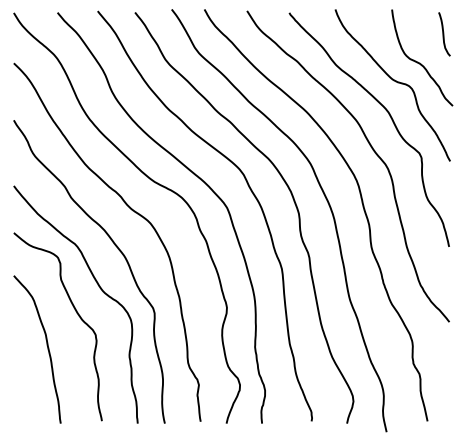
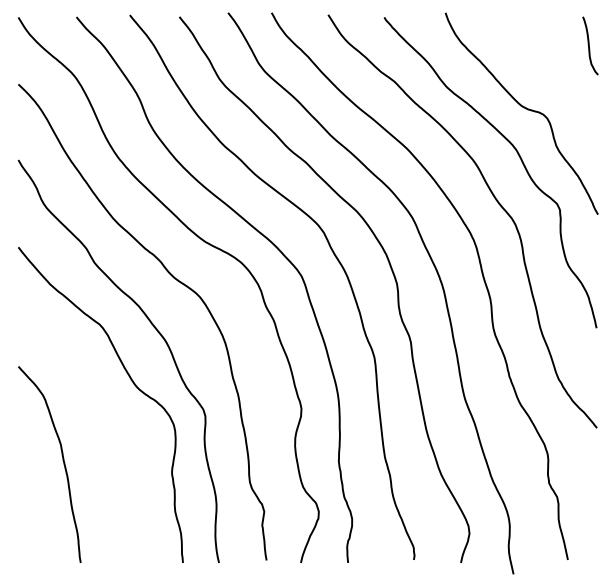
curve: (419, 62) -> (557, 83), removed
curve: (77, 314) -> (102, 417), removed

